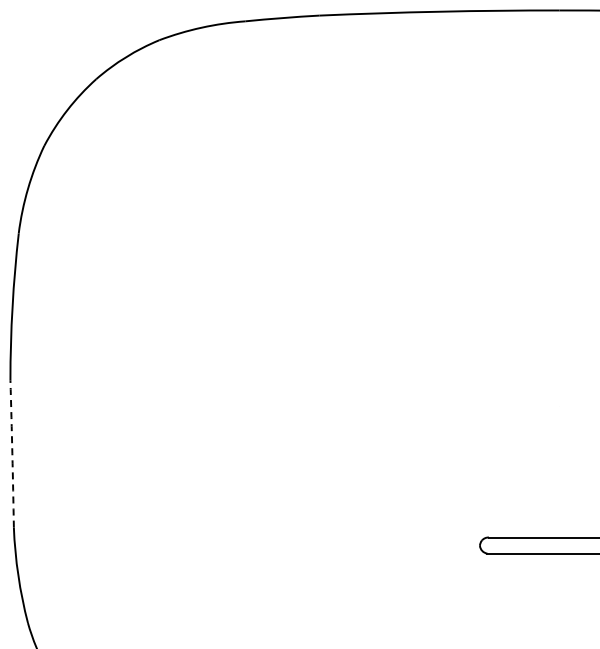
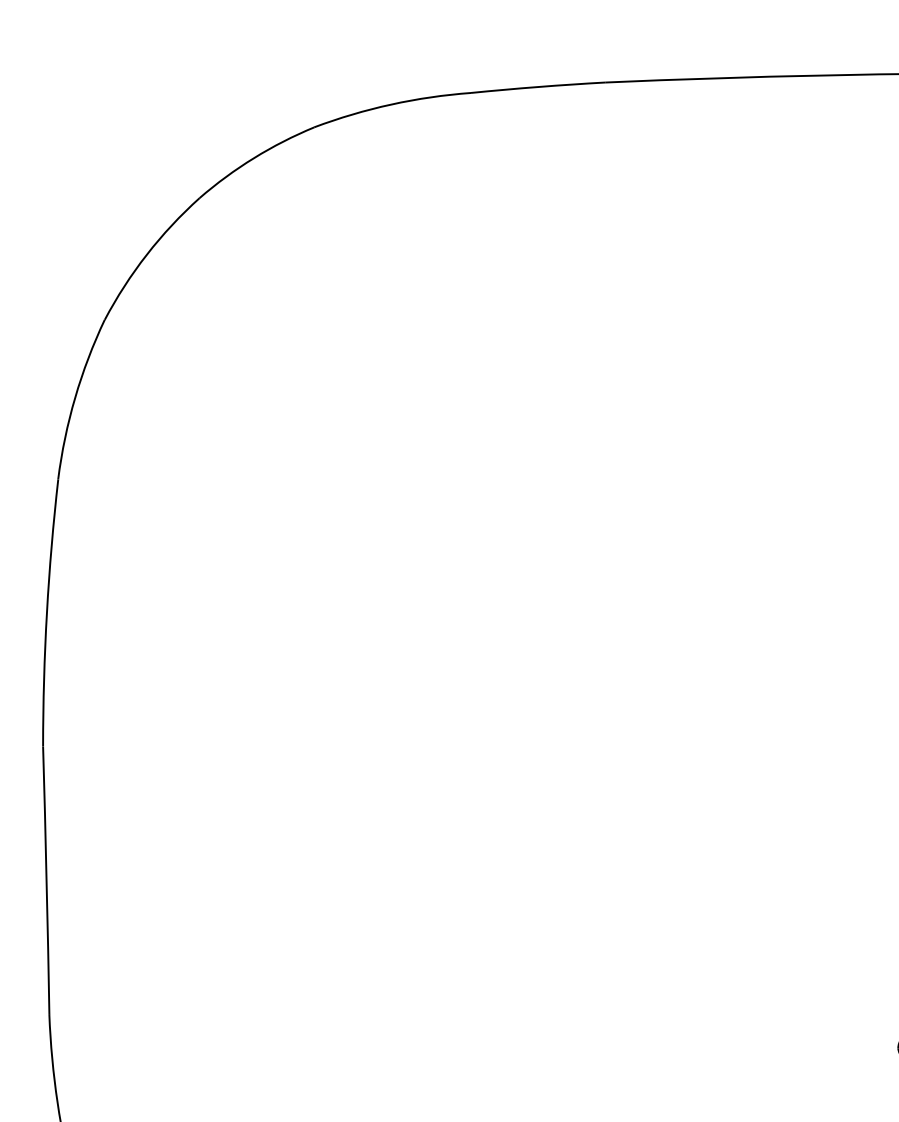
arc: (12, 453) -> (46, 880), dashed -> solid

